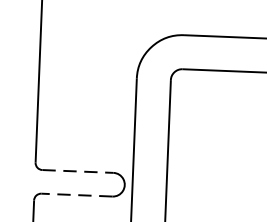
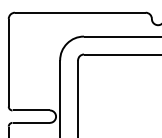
line: (78, 171) -> (31, 110), dashed -> solid
line: (77, 194) -> (31, 122), dashed -> solid

